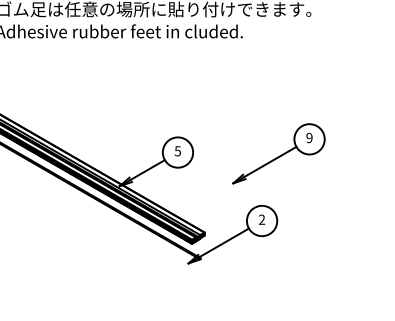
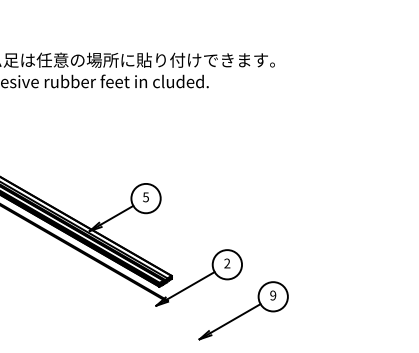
part: (278, 153) -> (243, 310), moved

